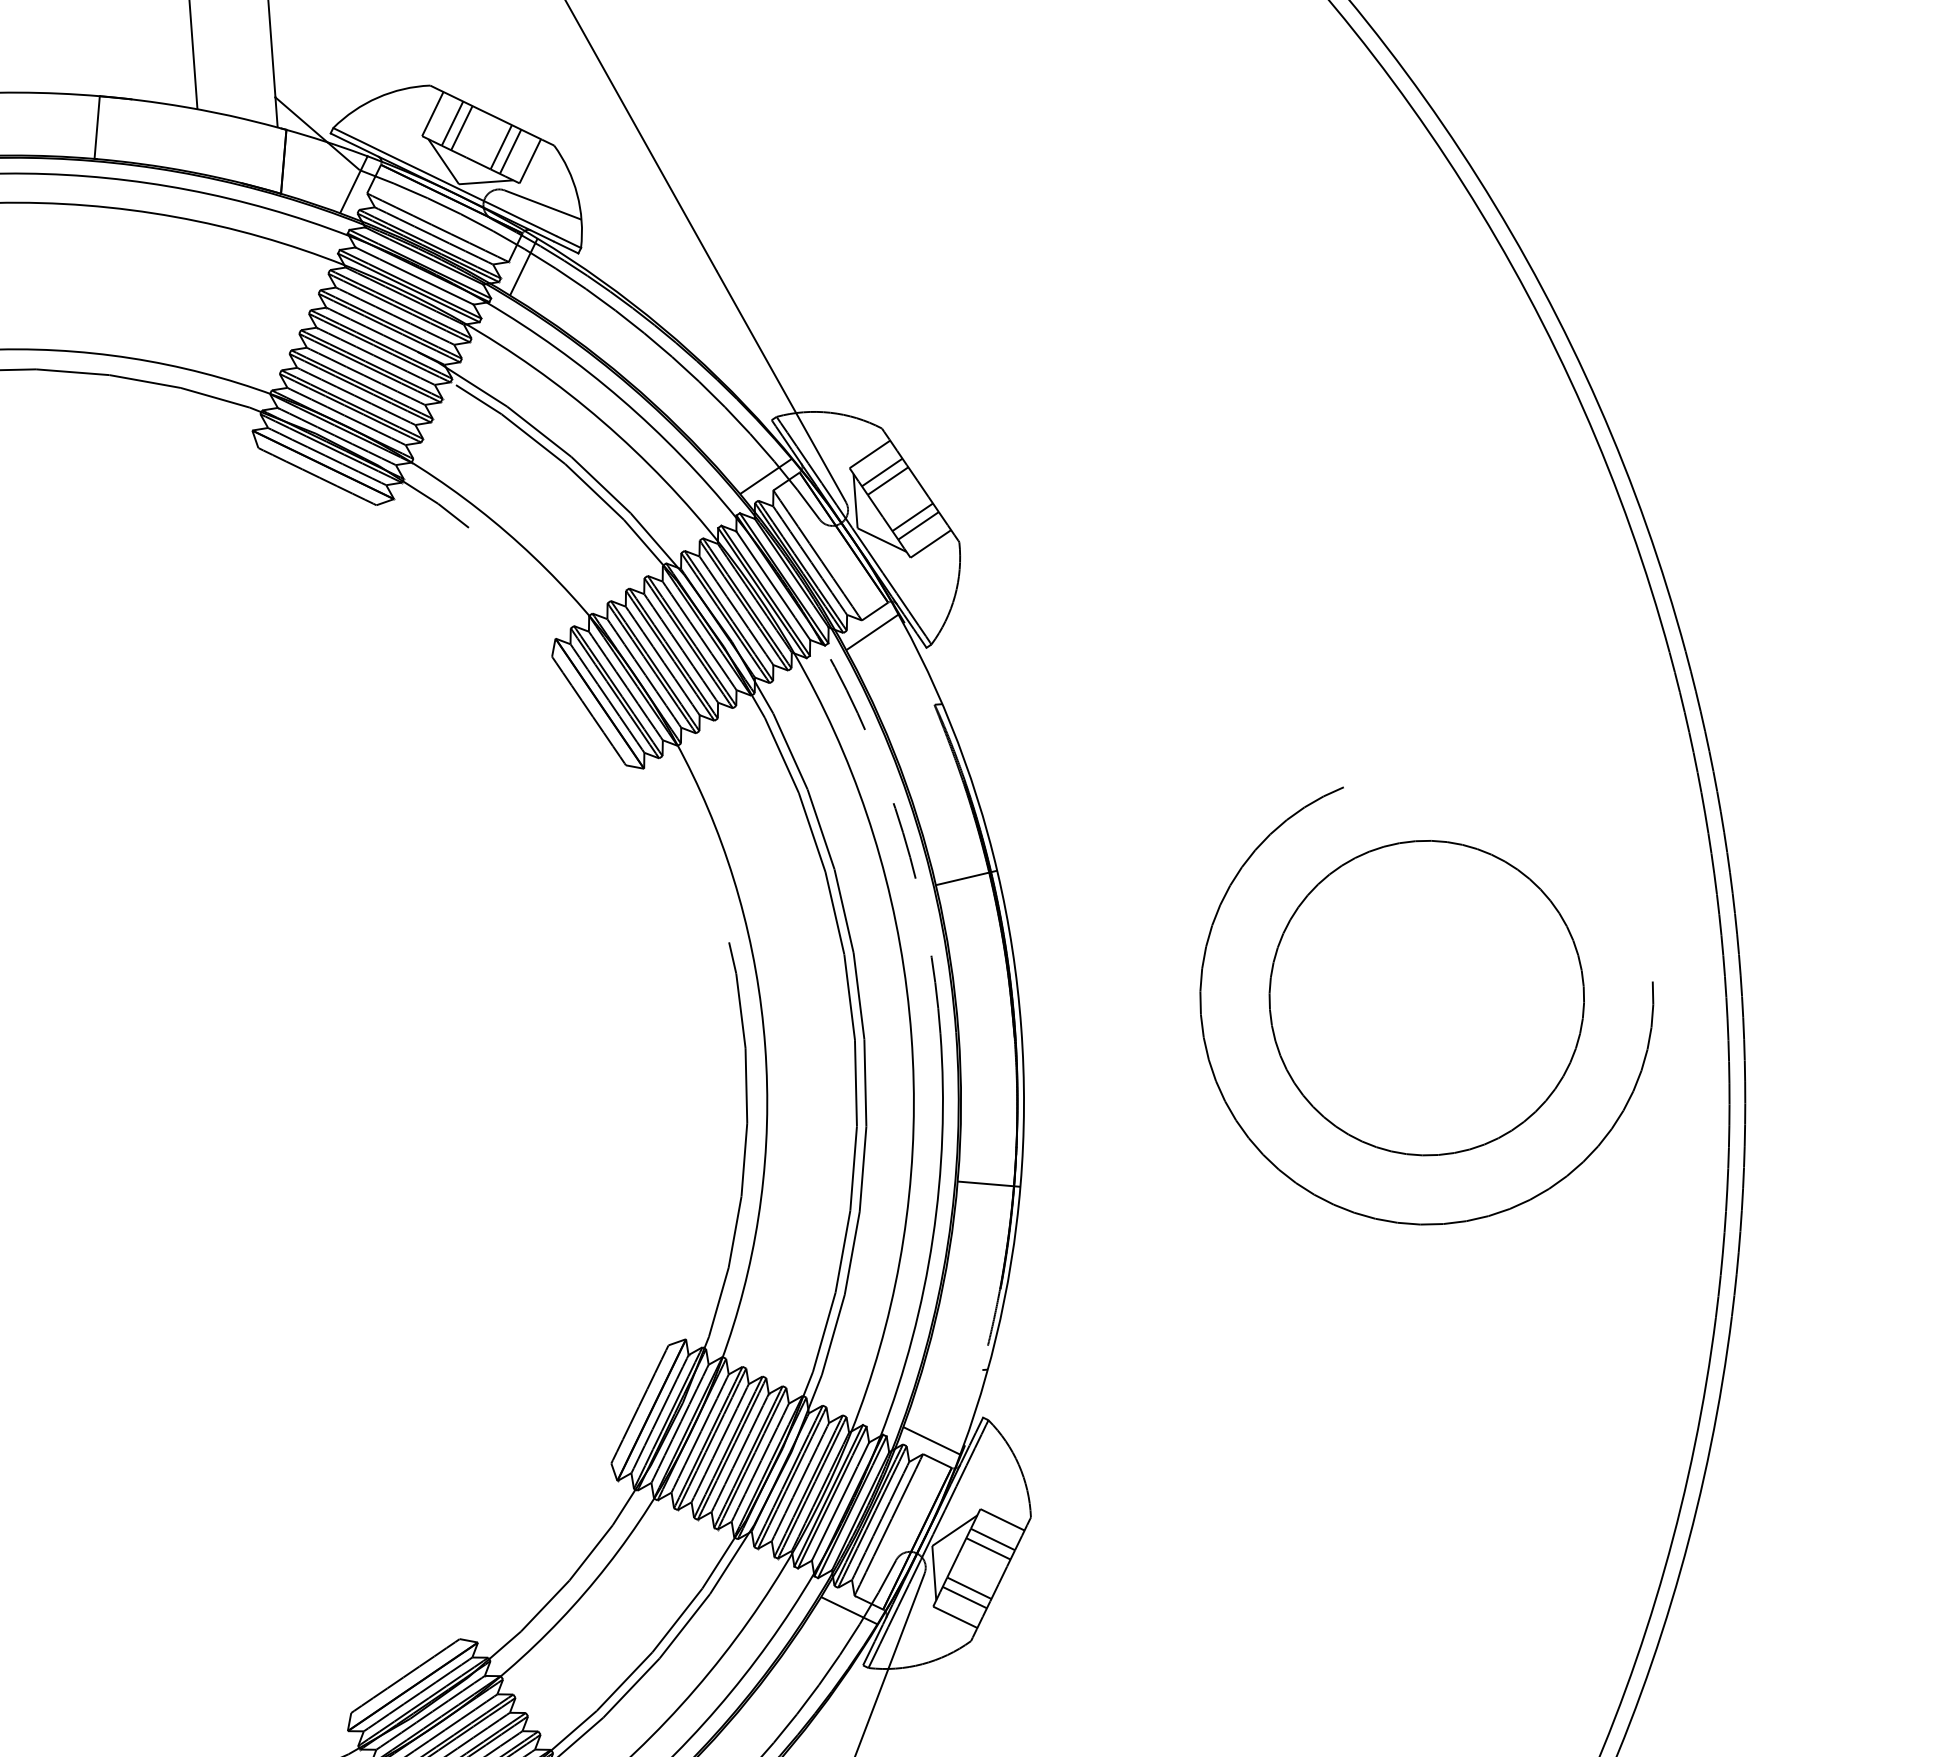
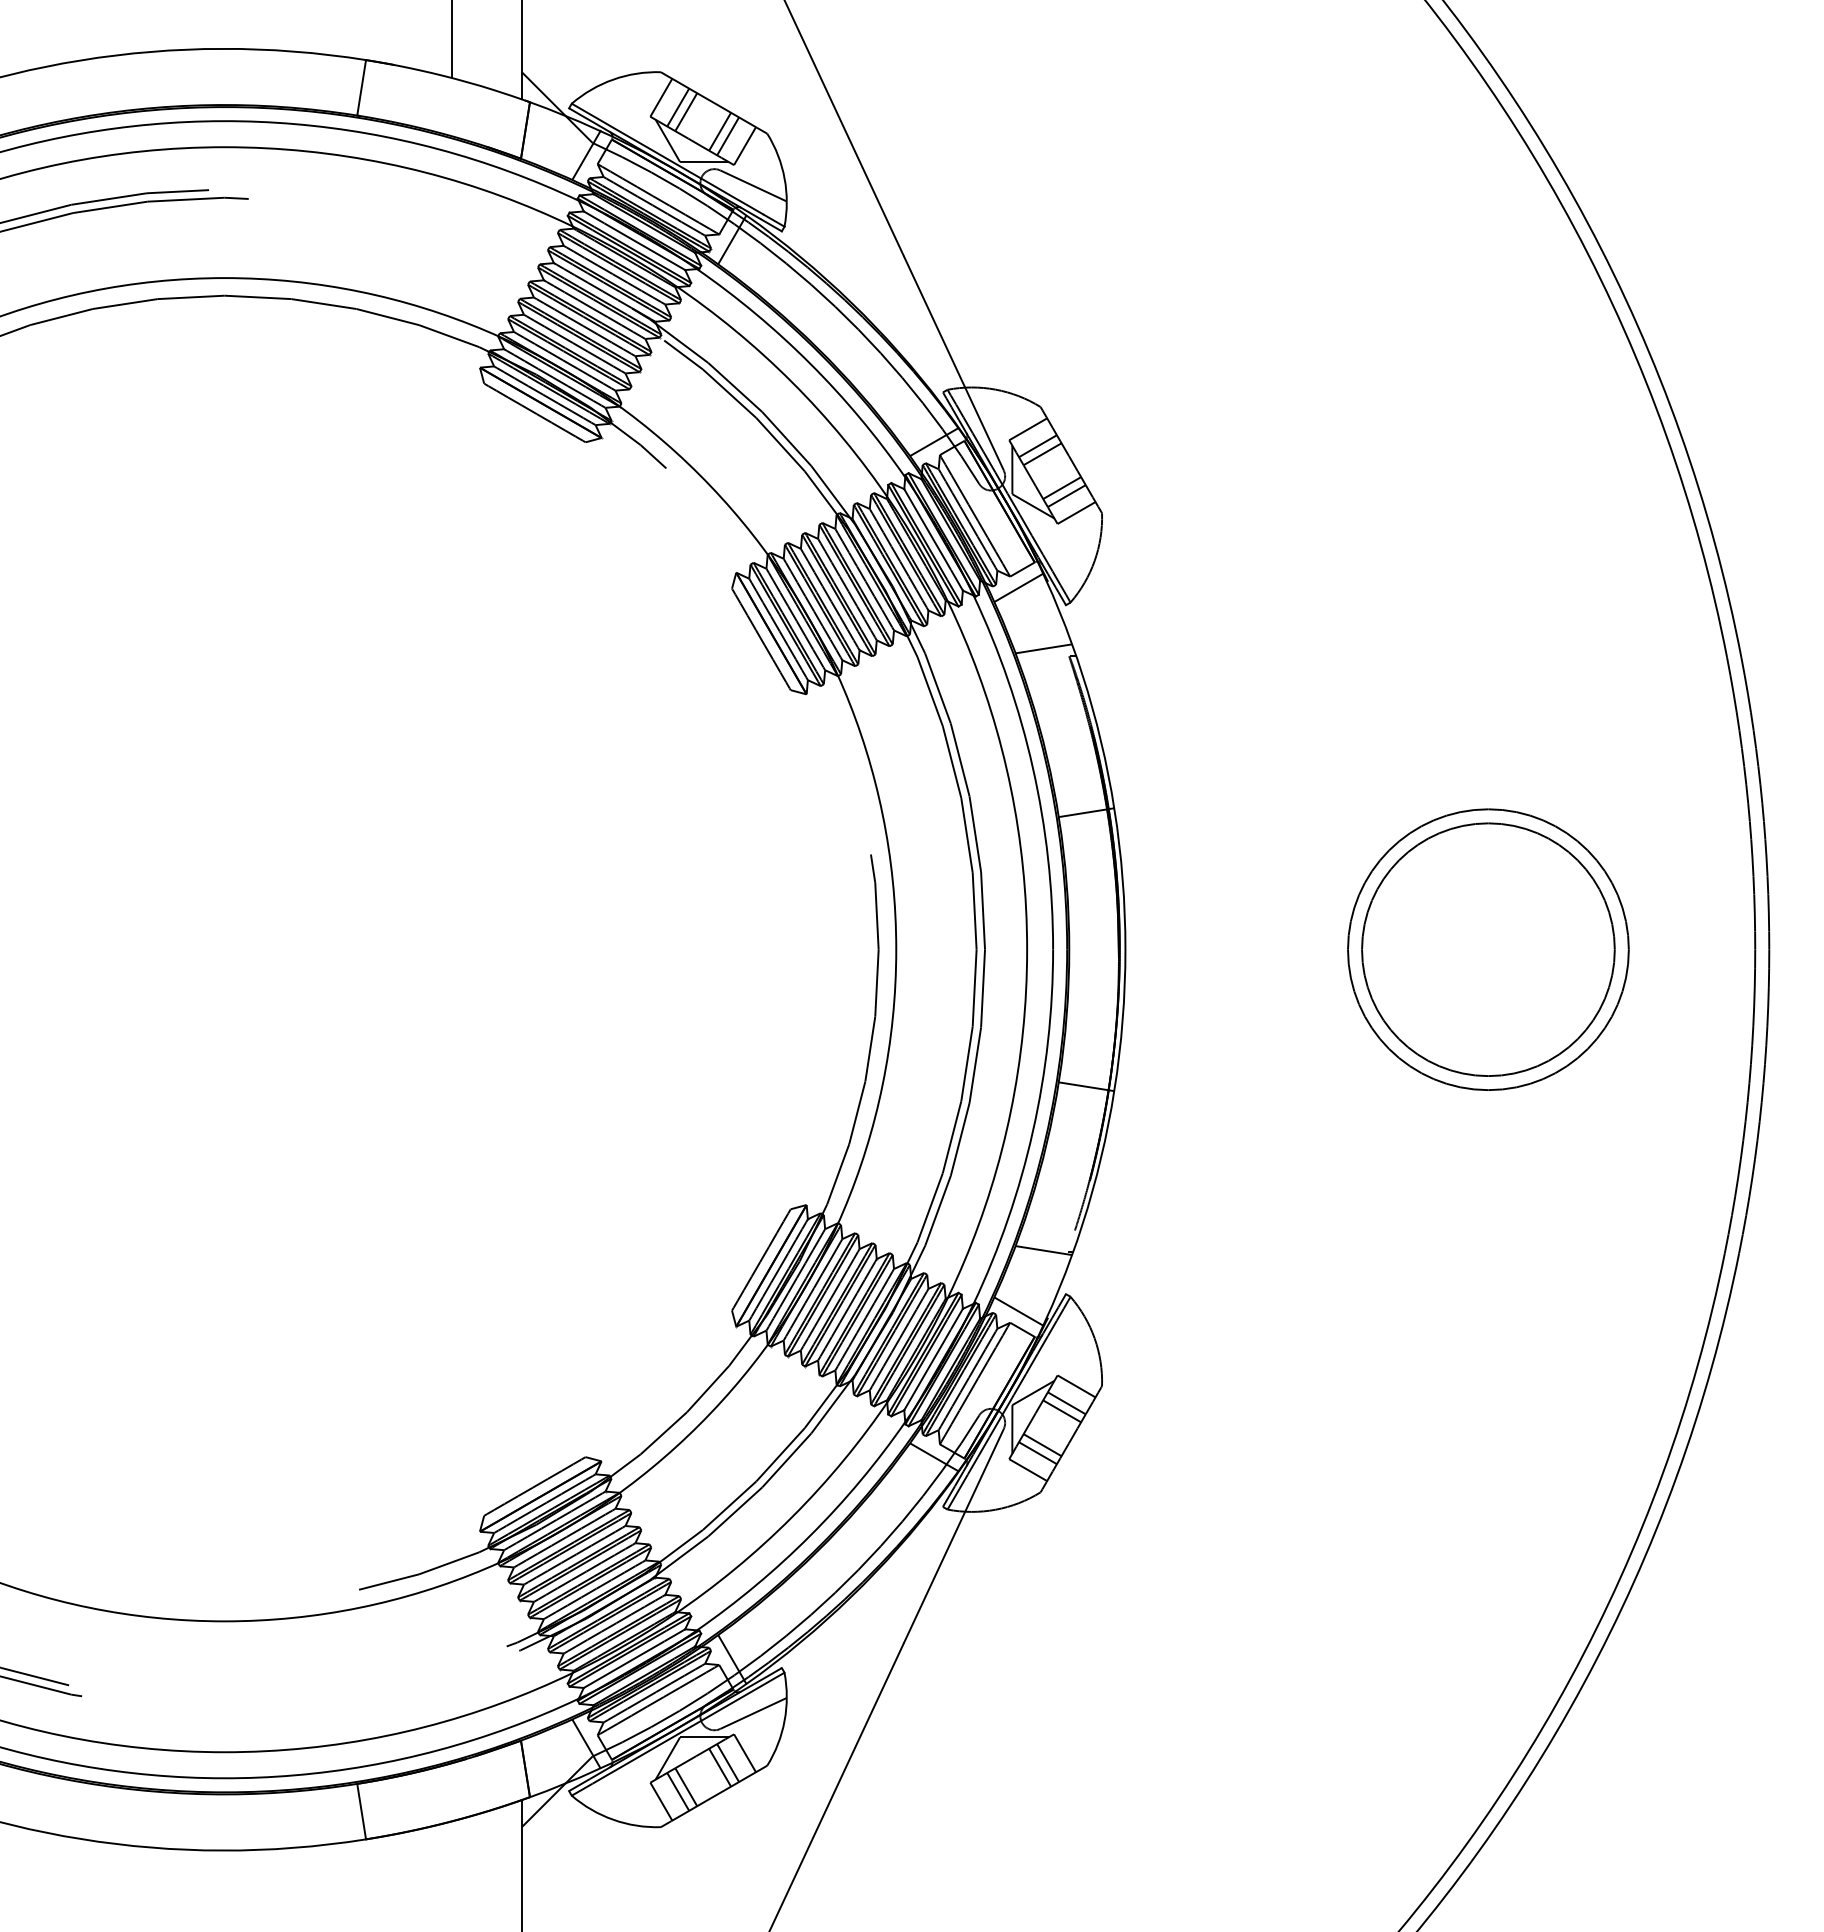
line: (905, 698) -> (1043, 648), added
arc: (903, 832) -> (1033, 768), dashed -> solid
circle: (1426, 997) -> (1488, 949), size x0.62
line: (954, 1370) -> (1043, 1250), added

